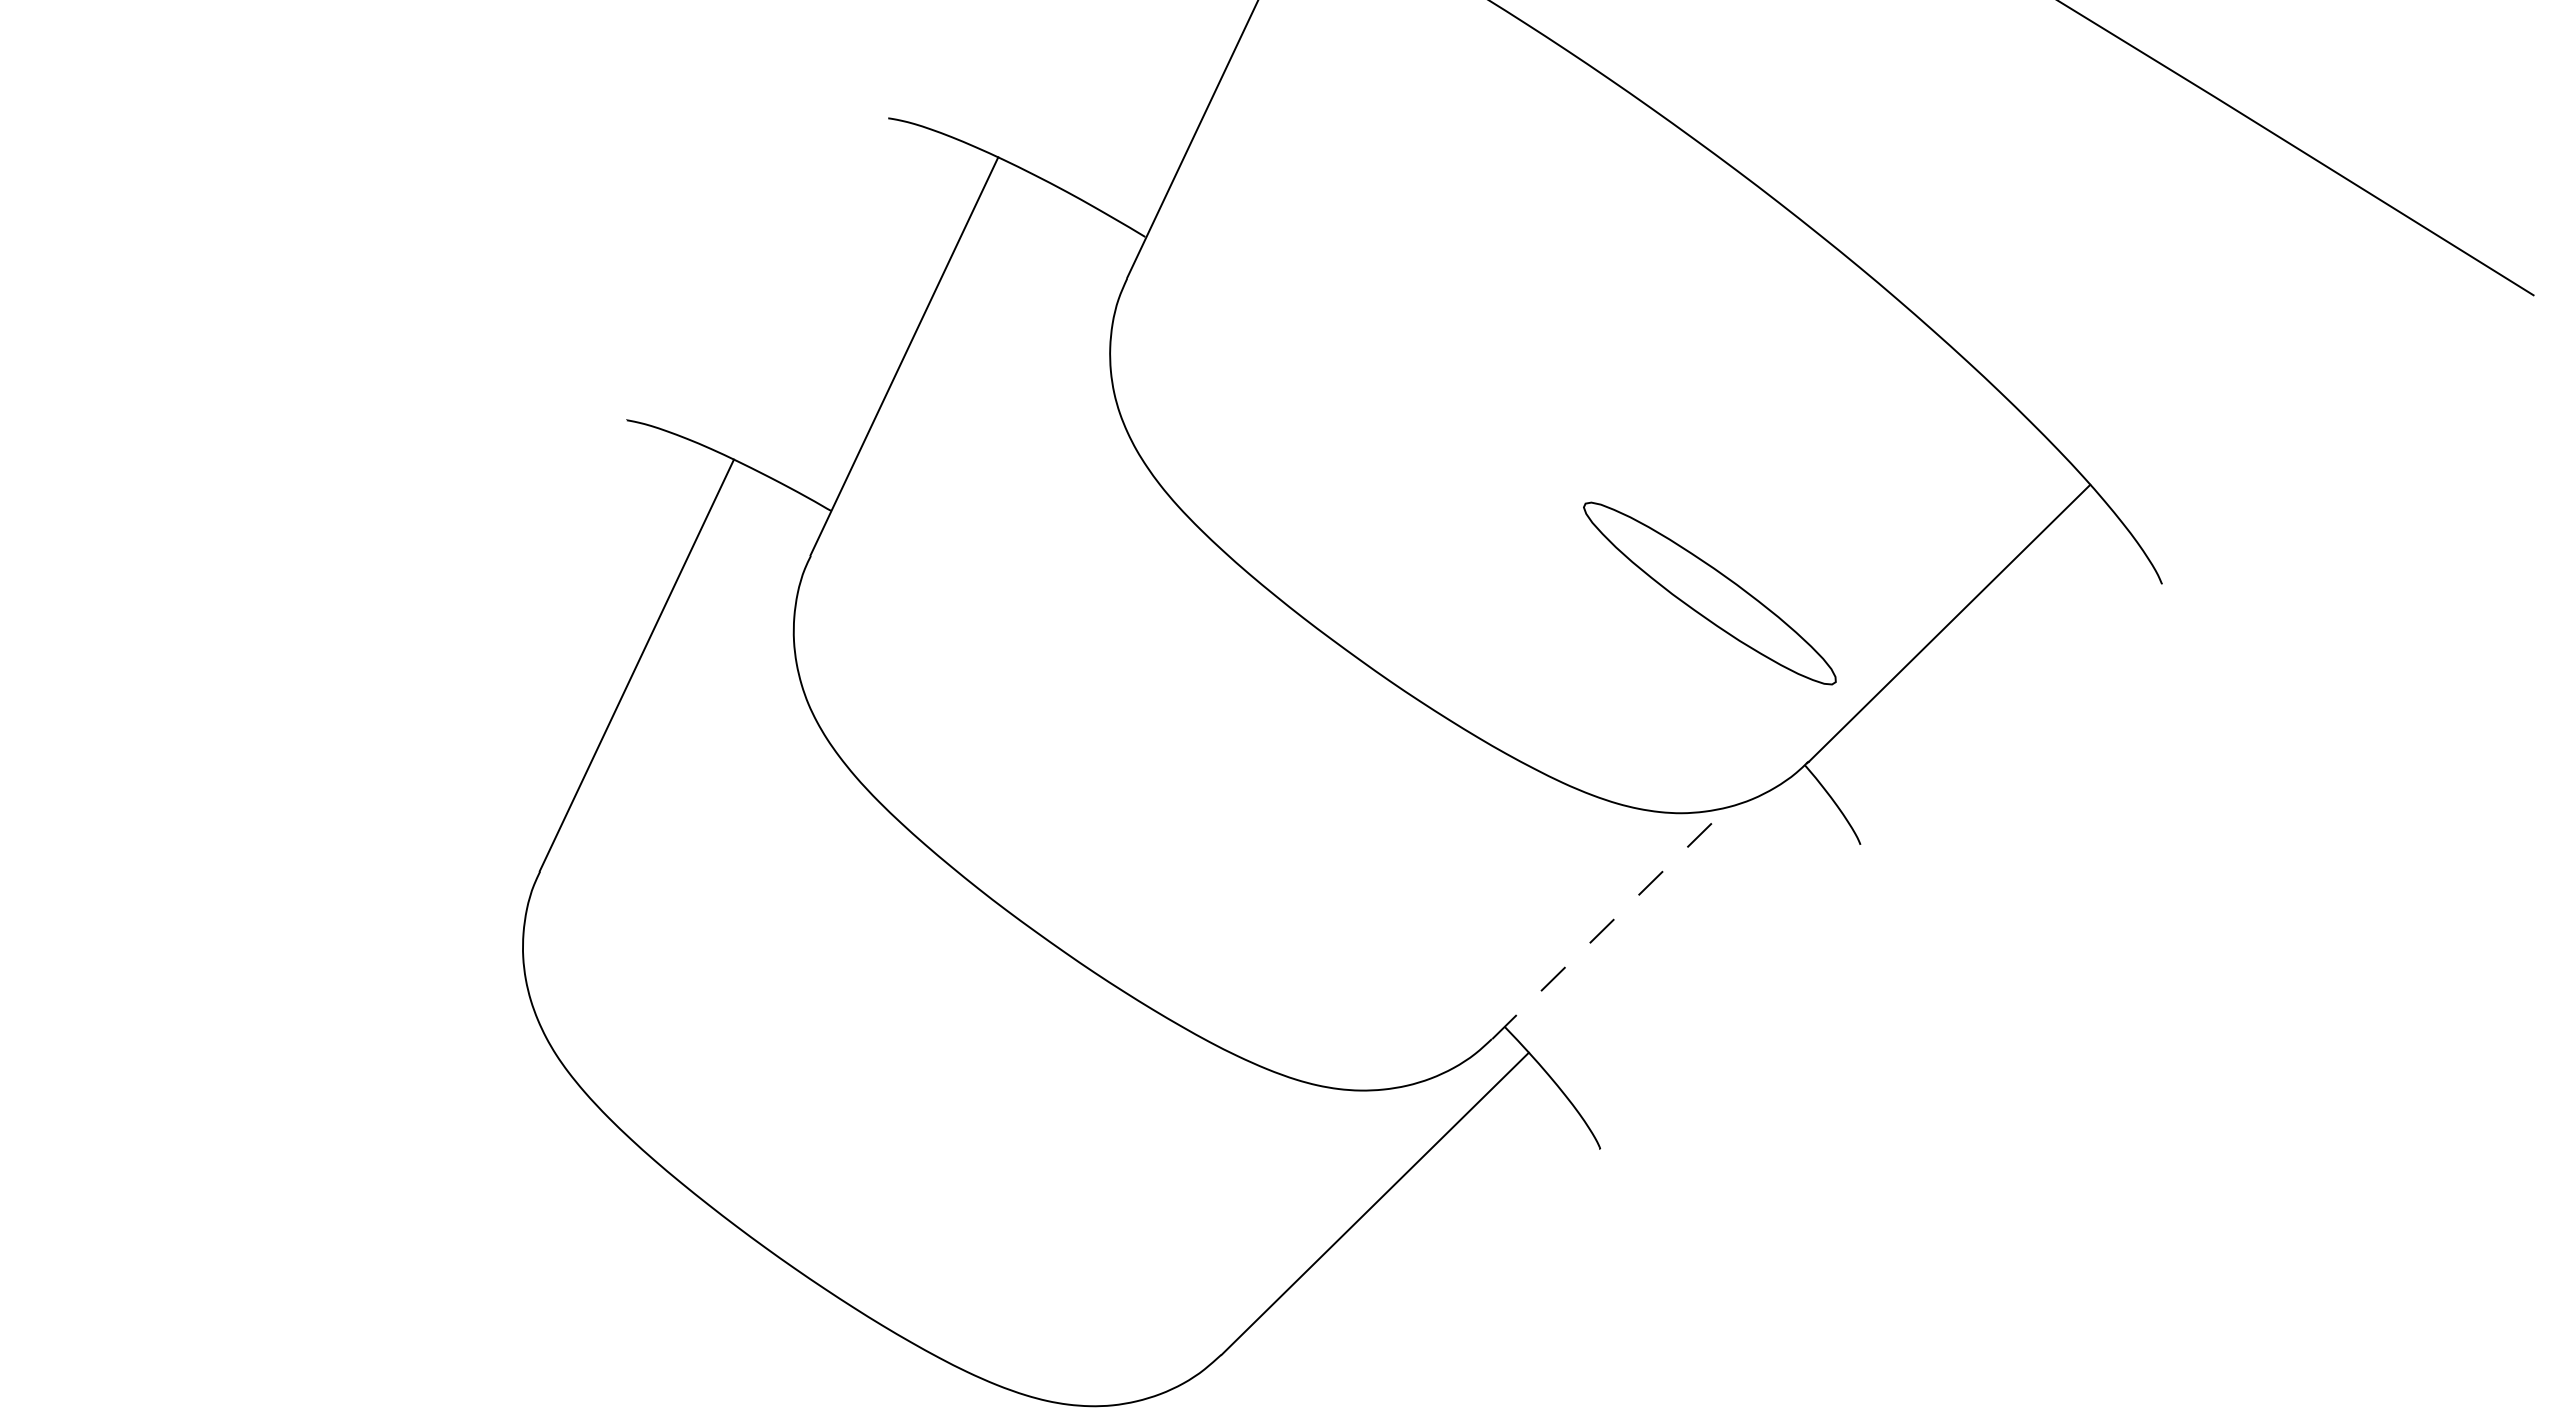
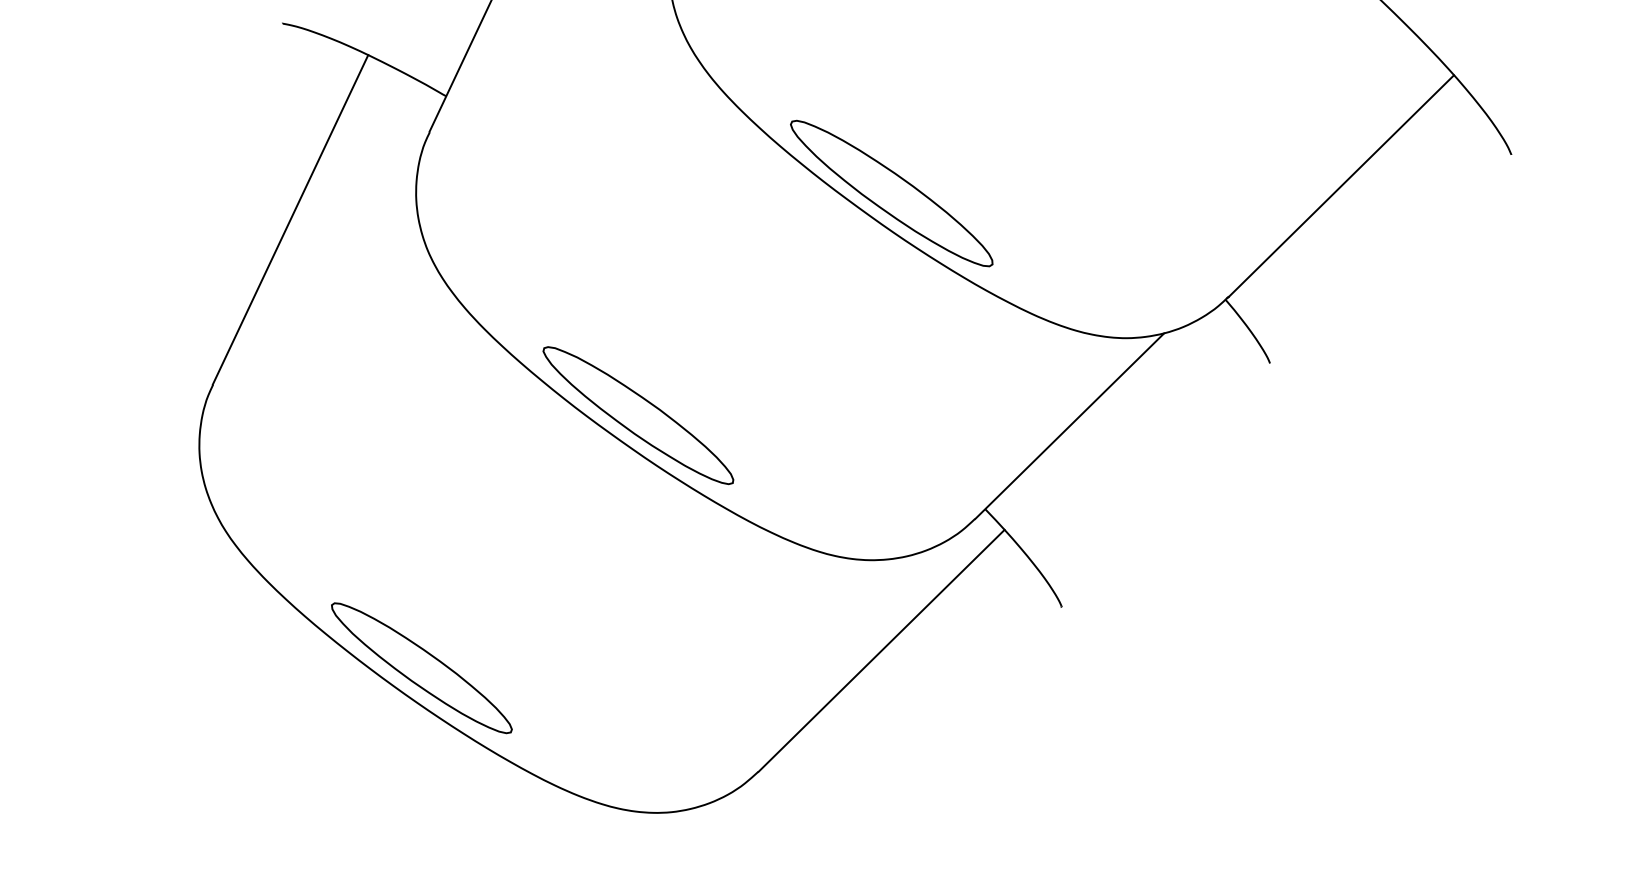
part: (1709, 593) -> (891, 193), moved
part: (1071, 909) -> (638, 415), added
line: (1610, 922) -> (1069, 425), dashed -> solid
part: (800, 1225) -> (421, 668), added

